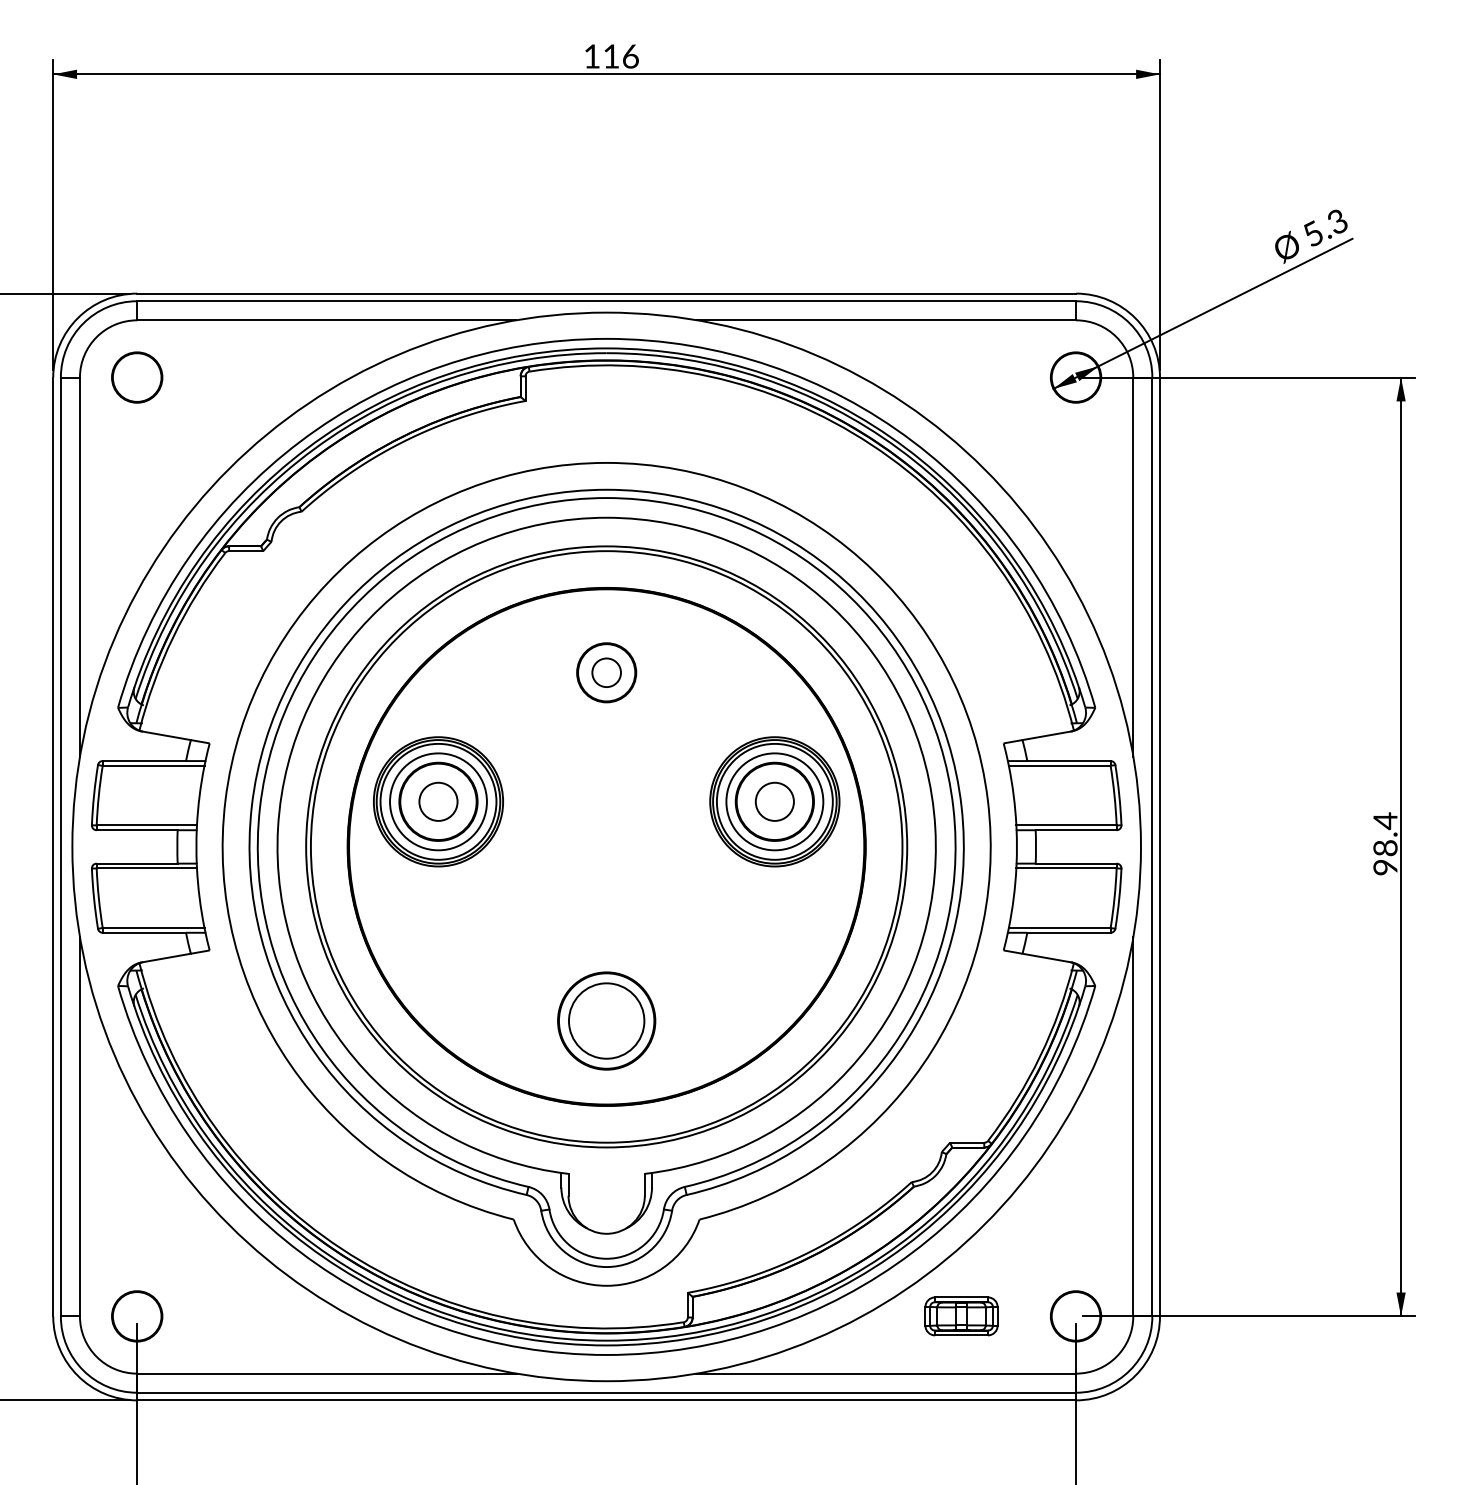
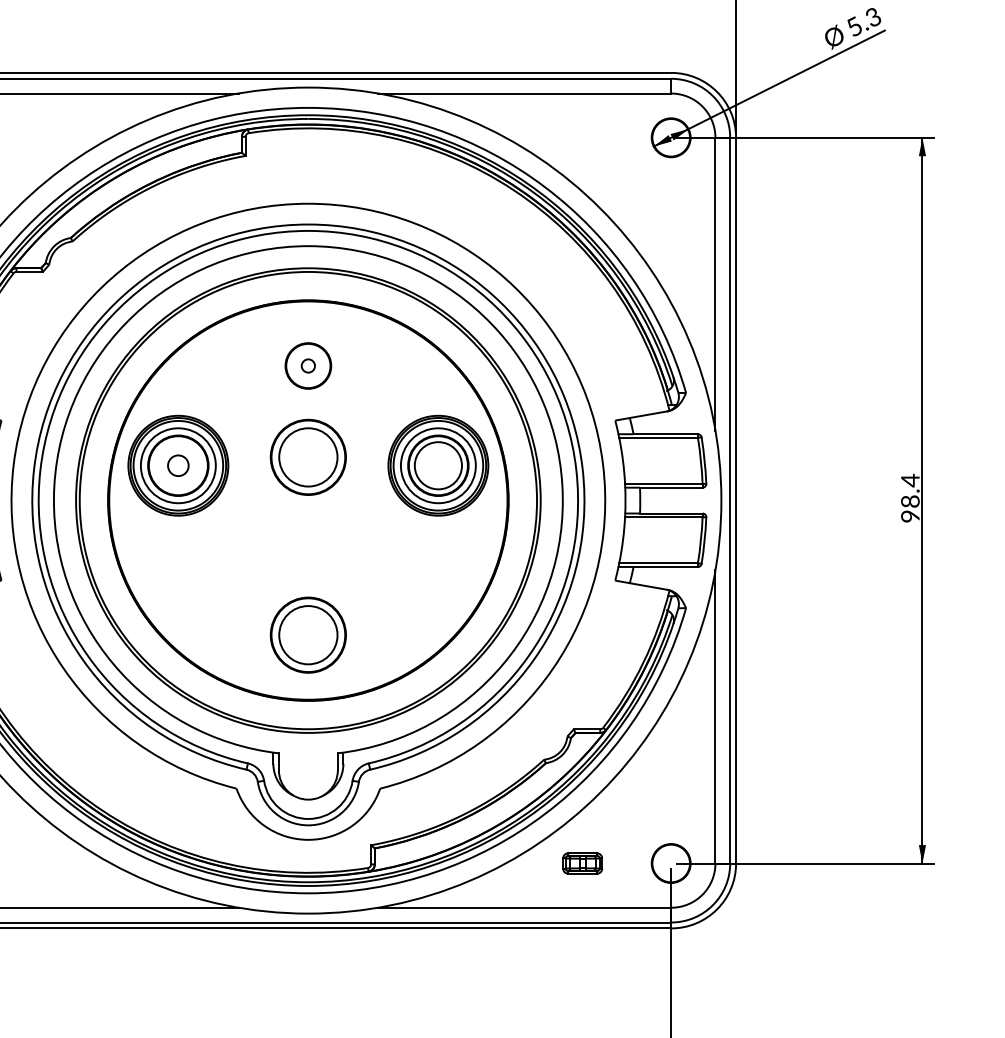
circle: (606, 672) -> (308, 365), size x0.6
part: (606, 790) -> (308, 456), added
circle: (438, 801) -> (178, 465), size x0.7
circle: (774, 801) -> (438, 465), size x1.6
part: (961, 1316) -> (582, 863), size x0.7

